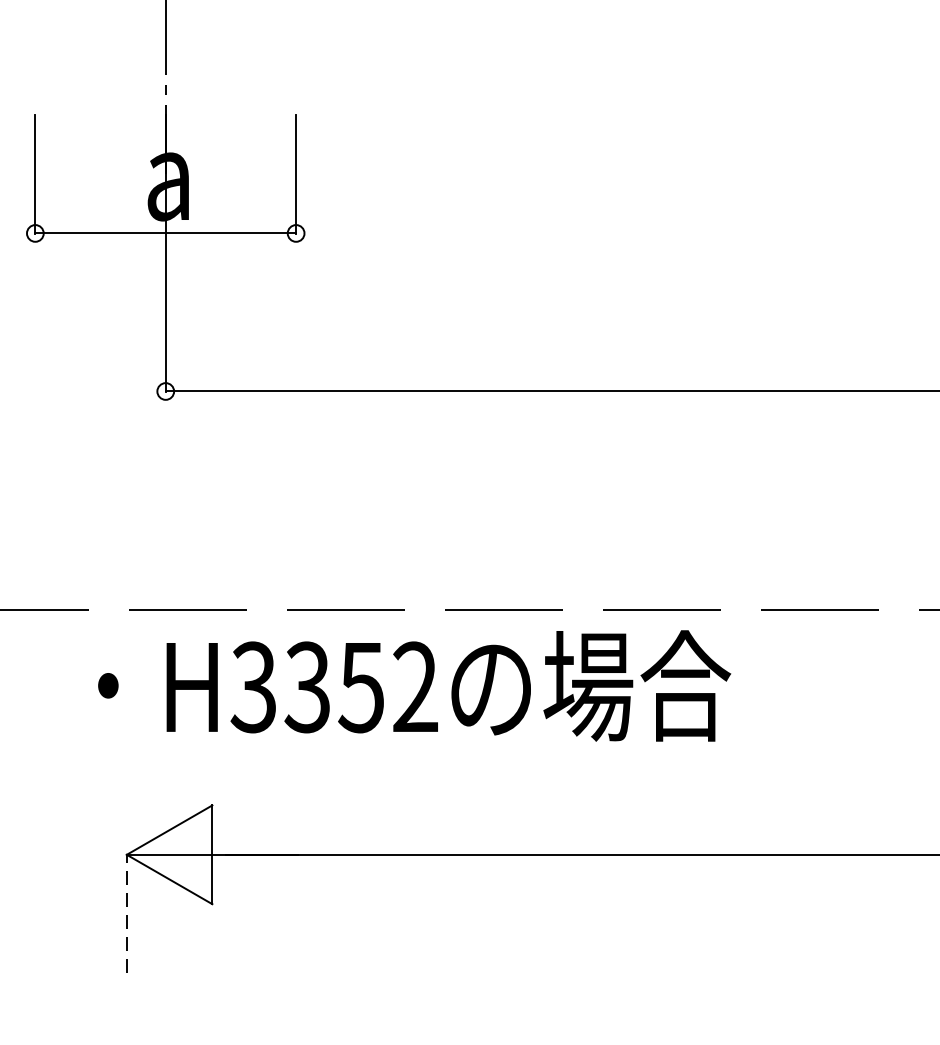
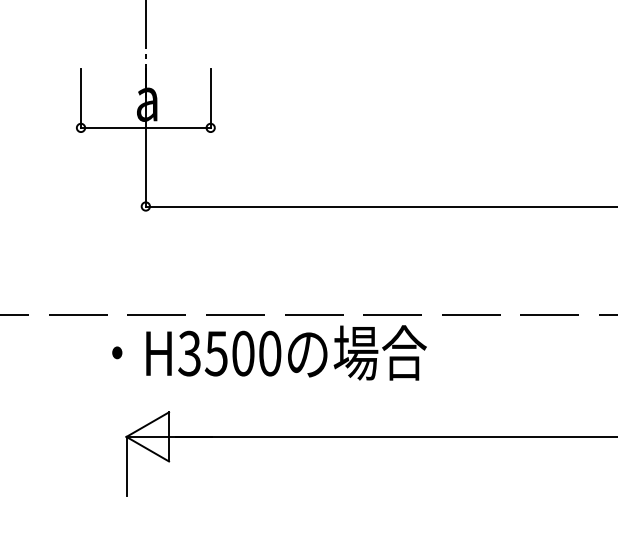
text: (362, 687) -> (243, 353), H3352 -> H3500
line: (126, 914) -> (126, 466), dashed -> solid

